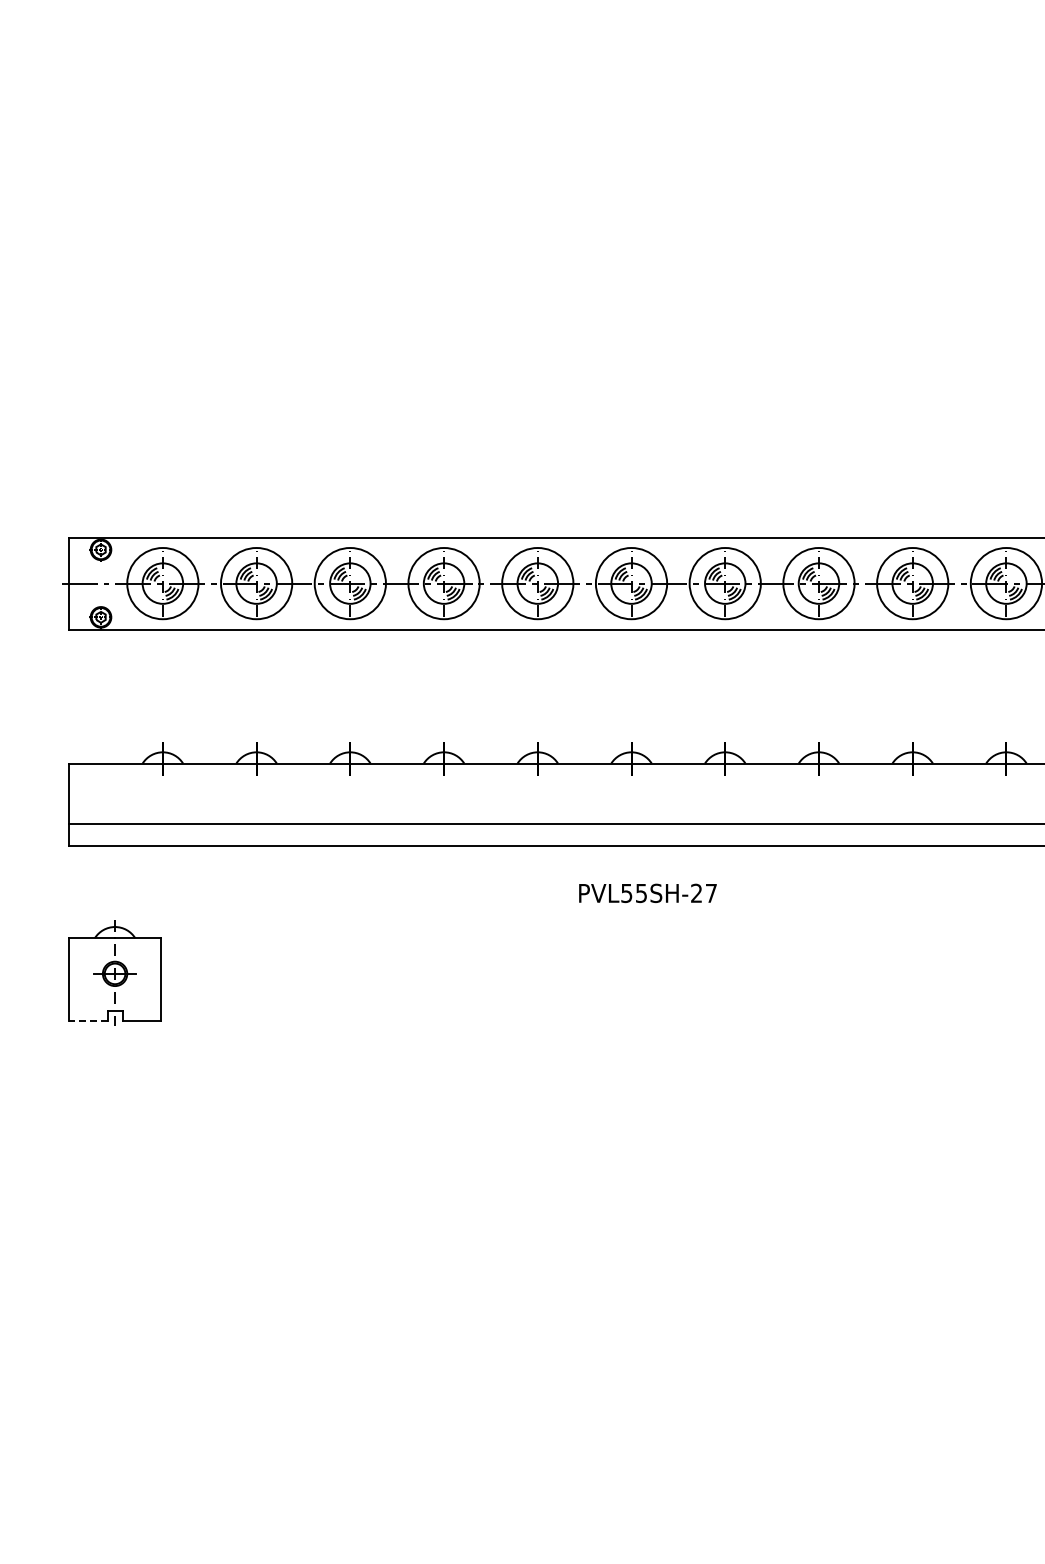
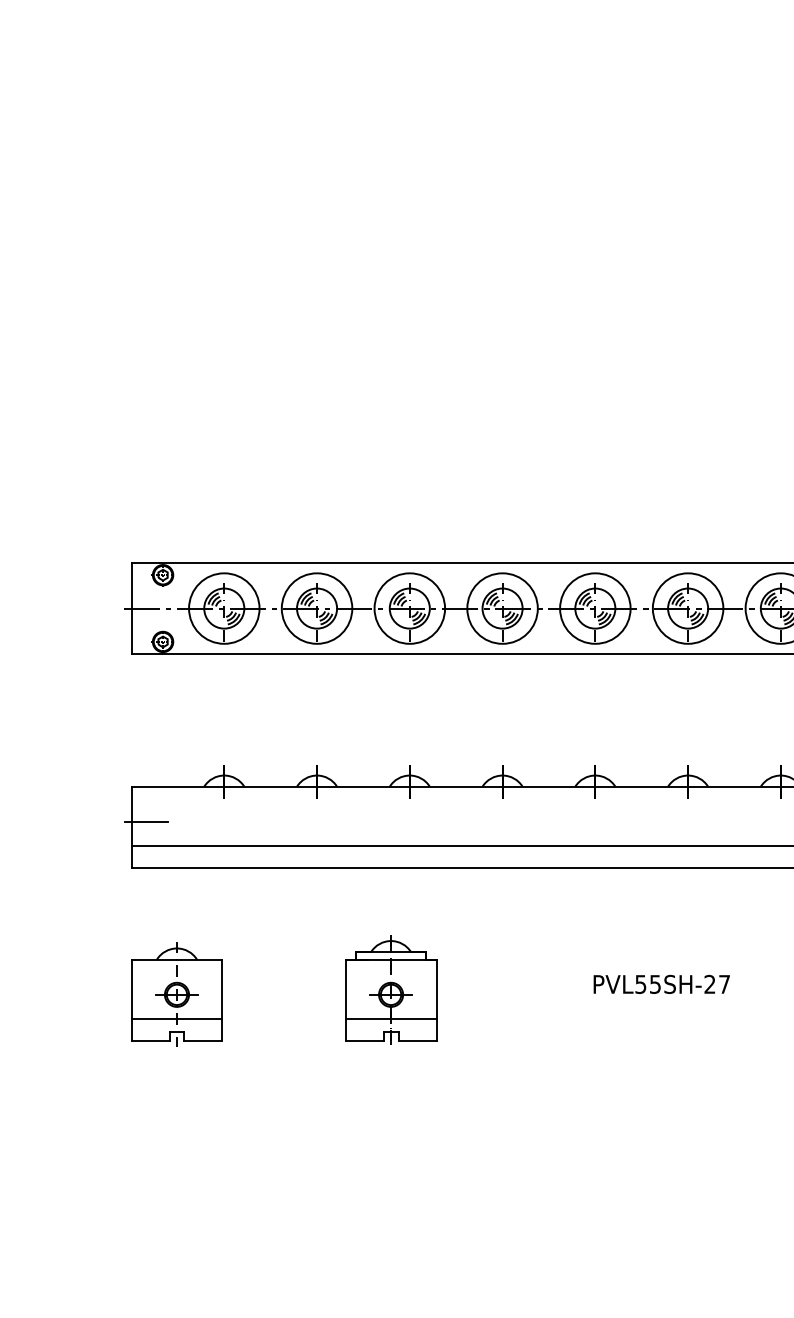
line: (83, 799) -> (145, 822), added
text: (647, 892) -> (661, 983), moved
part: (330, 968) -> (390, 989), added
line: (115, 998) -> (177, 1019), added
line: (87, 1020) -> (149, 1040), dashed -> solid

